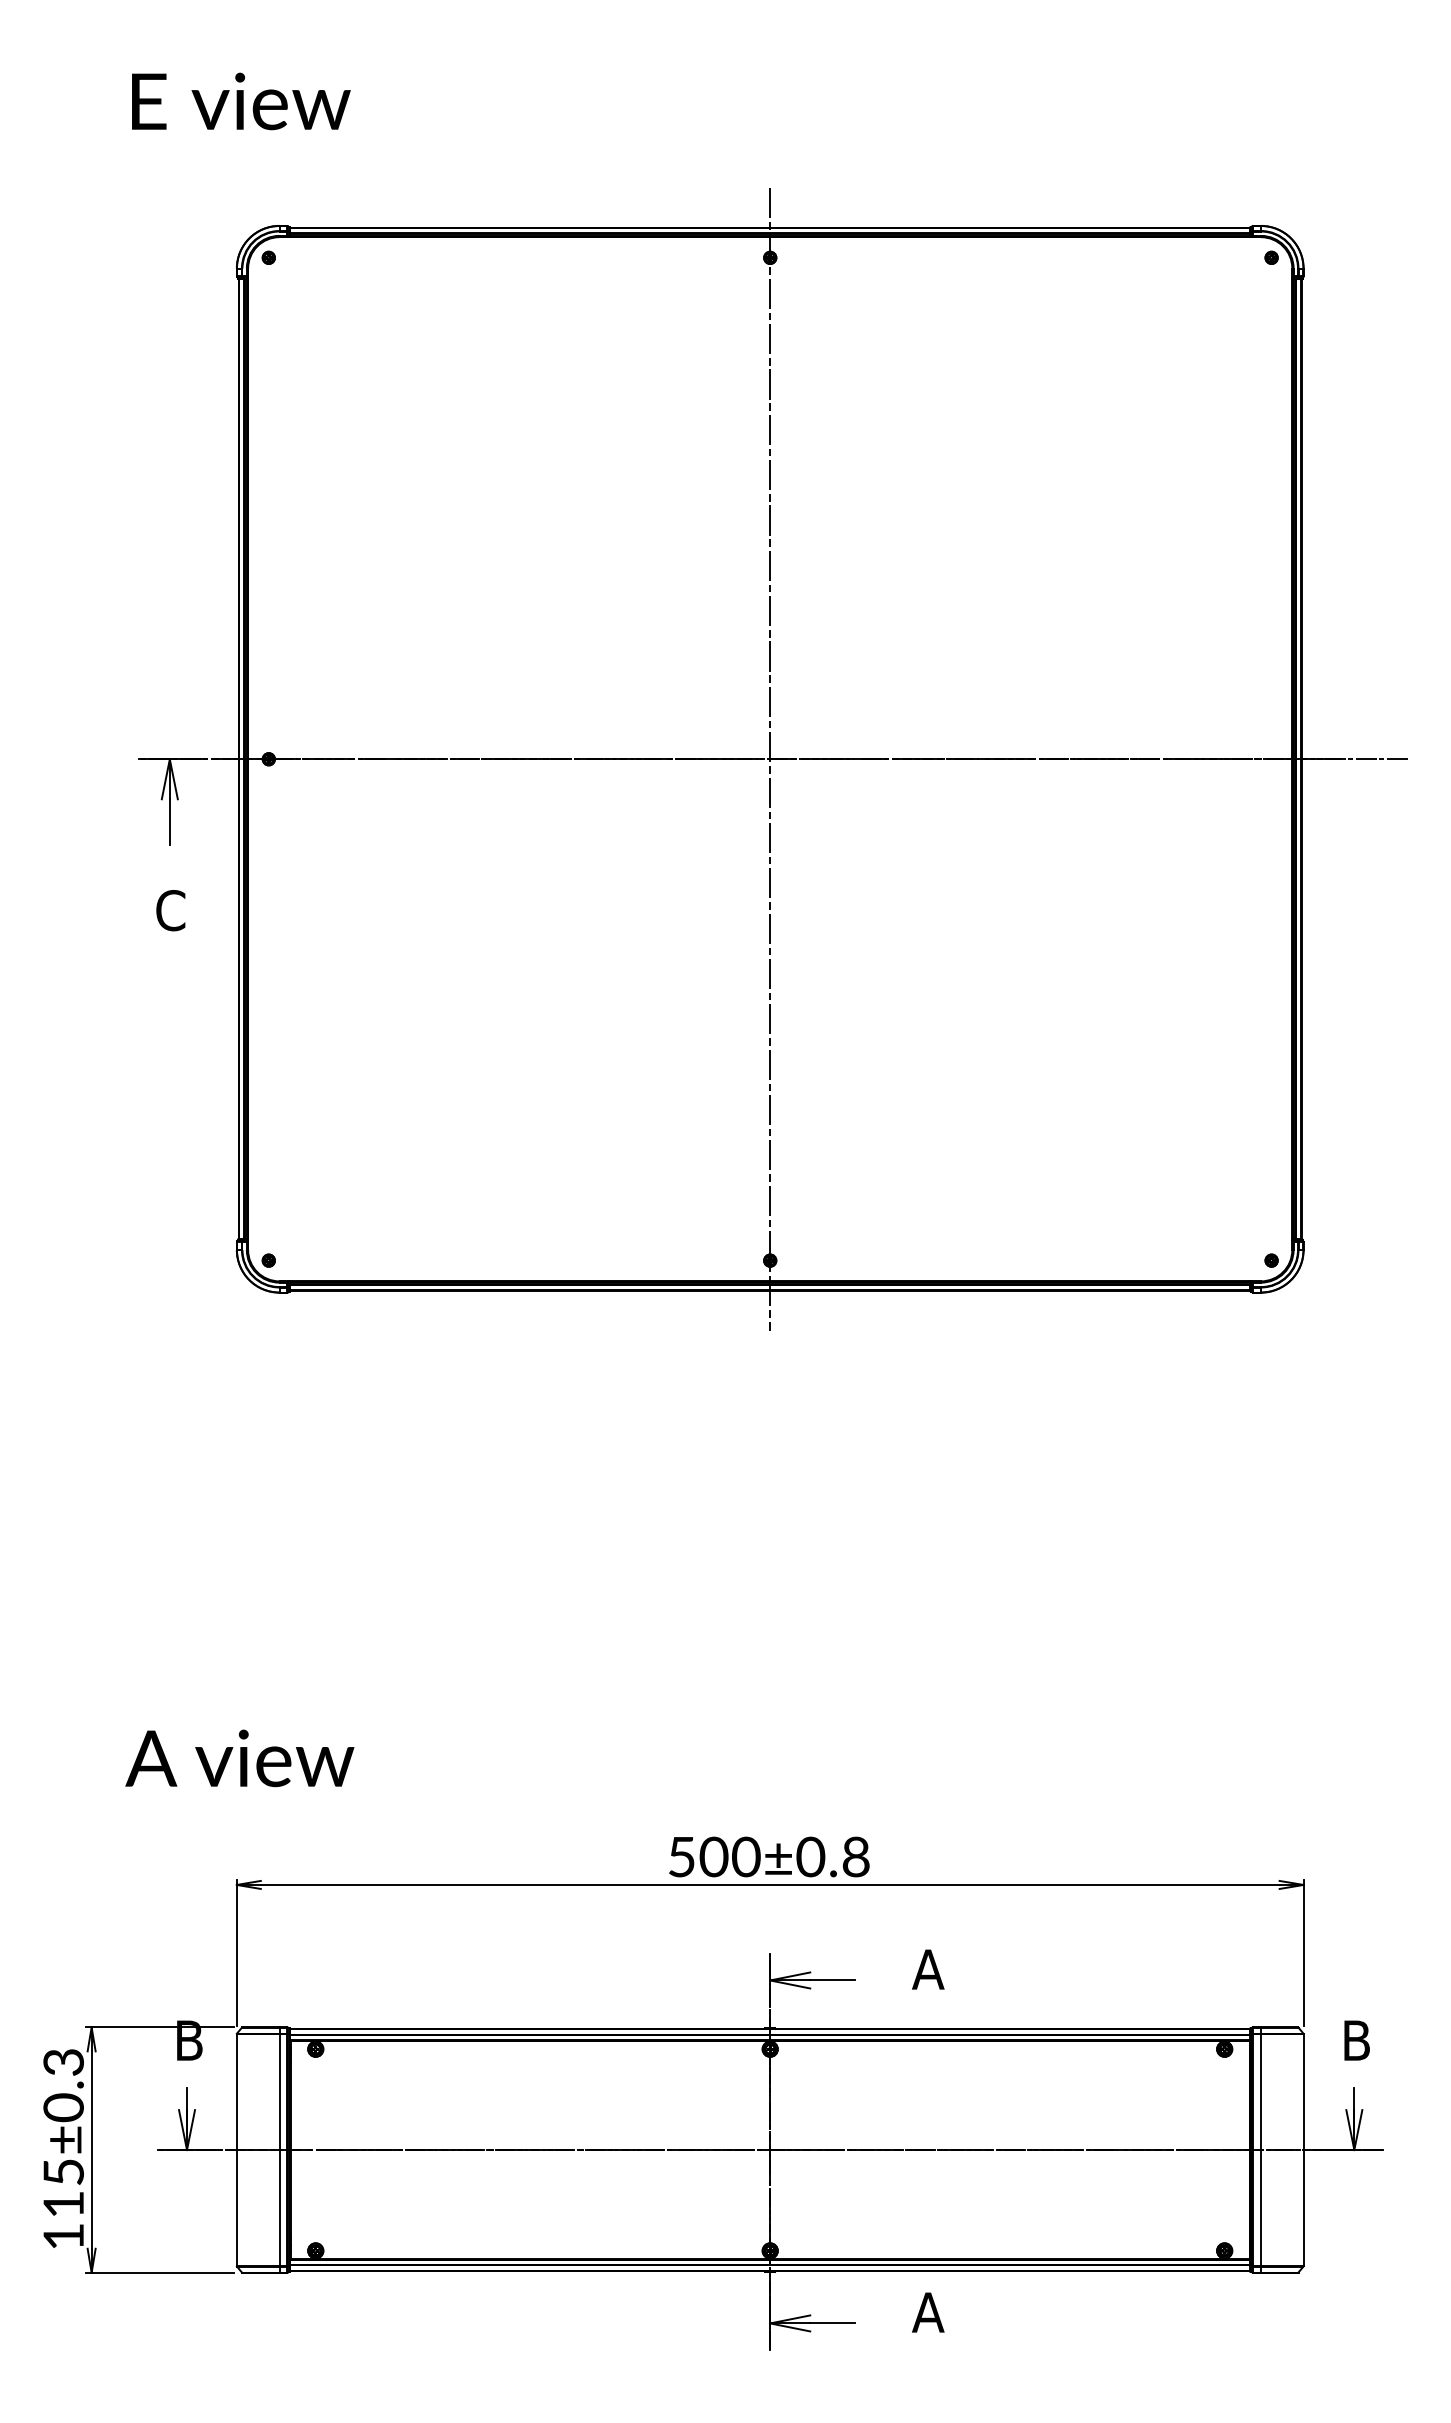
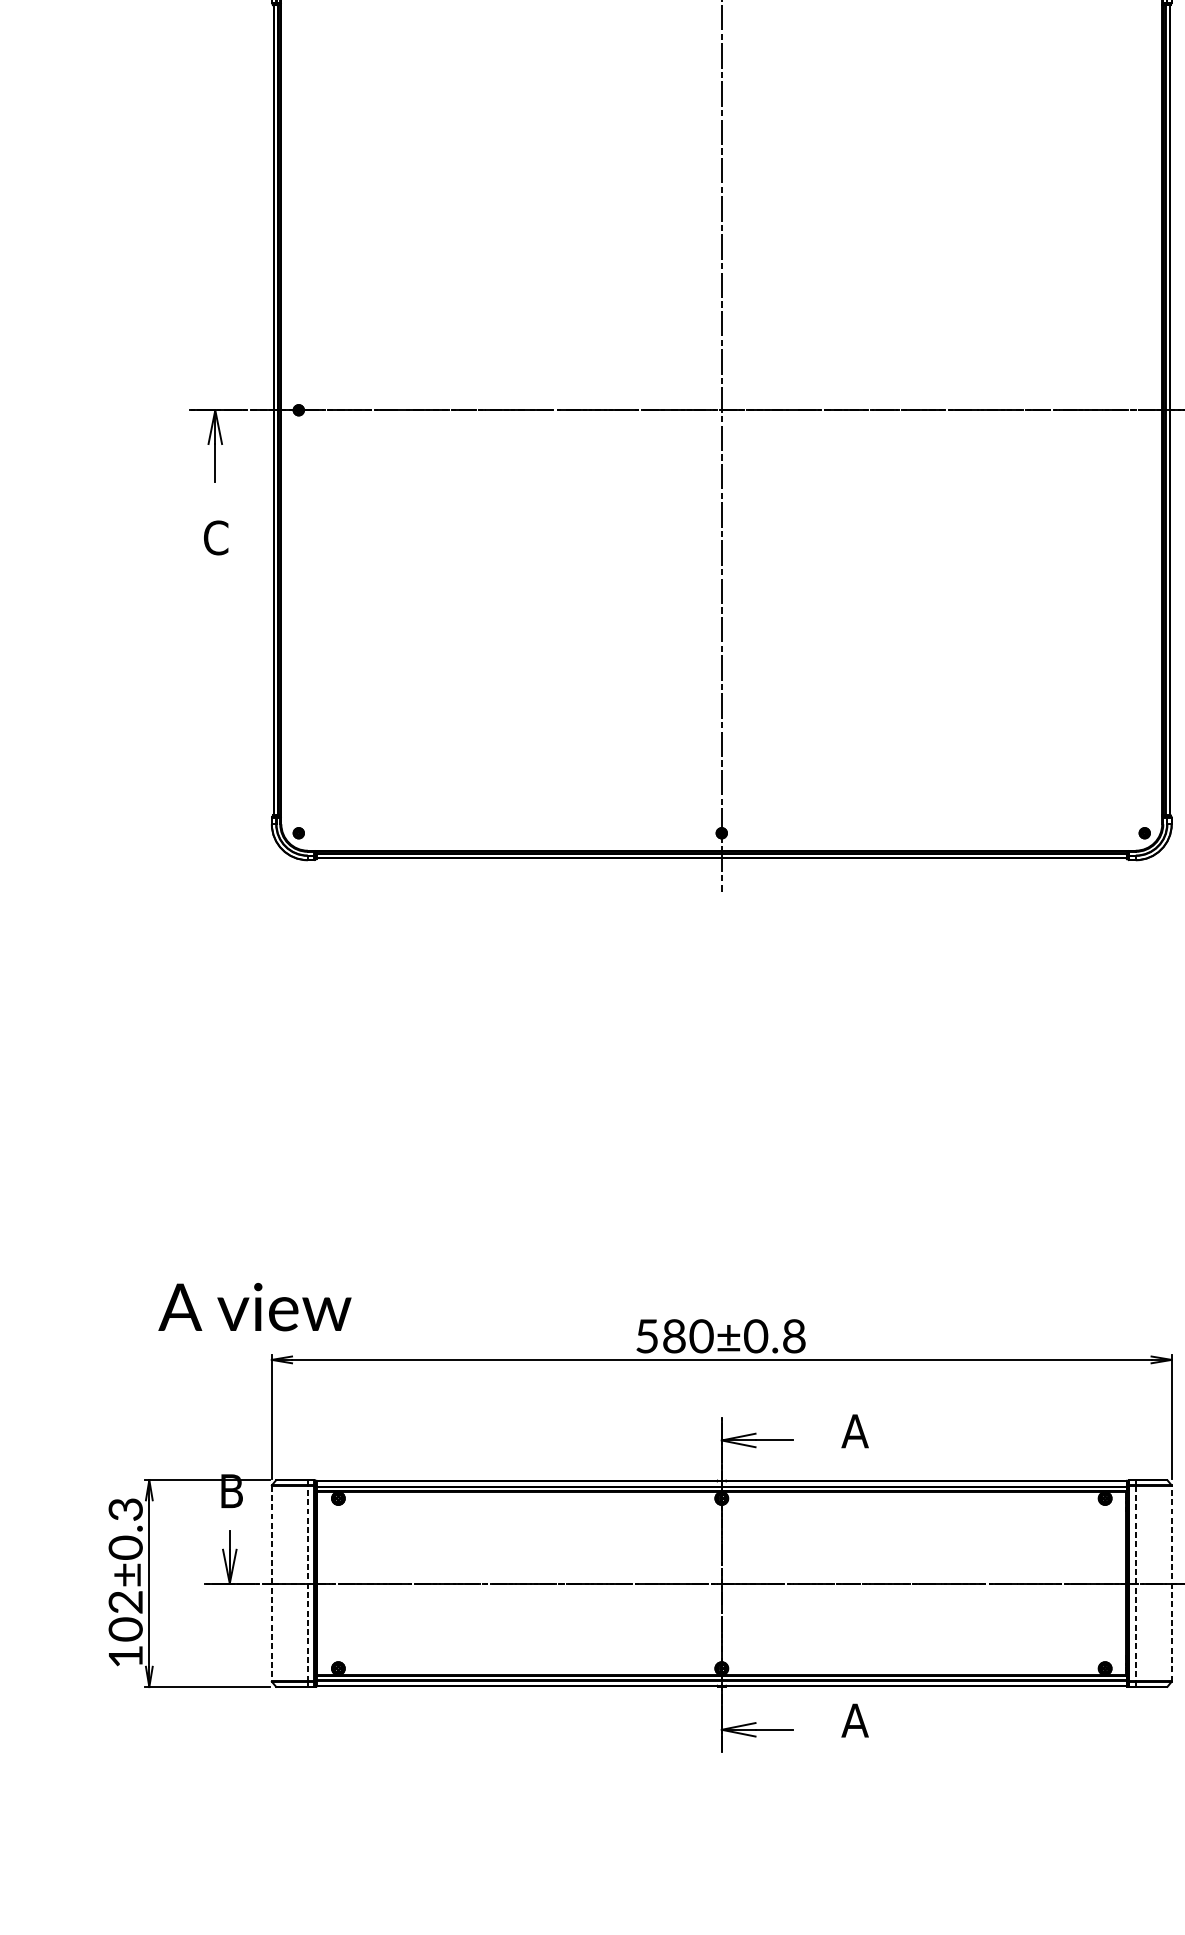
text: (239, 1758) -> (254, 1307), moved
text: (713, 1857) -> (673, 1336), 500±0.8 -> 580±0.8
line: (279, 2149) -> (307, 1583), solid -> dashed
line: (1303, 2149) -> (1171, 1583), solid -> dashed
line: (236, 2150) -> (271, 1583), solid -> dashed
line: (1260, 2150) -> (1135, 1583), solid -> dashed
text: (63, 2188) -> (125, 1615), 115±0.3 -> 102±0.3

